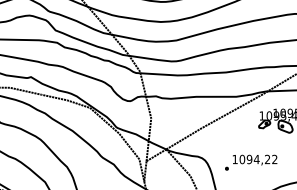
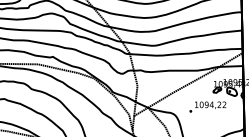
text: (250, 161) -> (207, 106), moved

